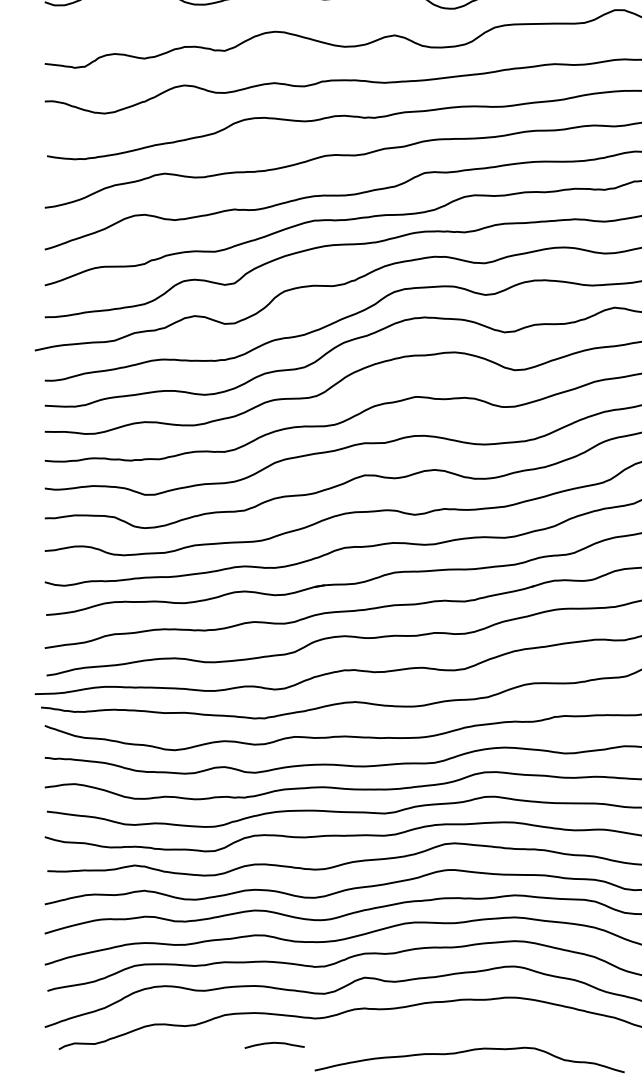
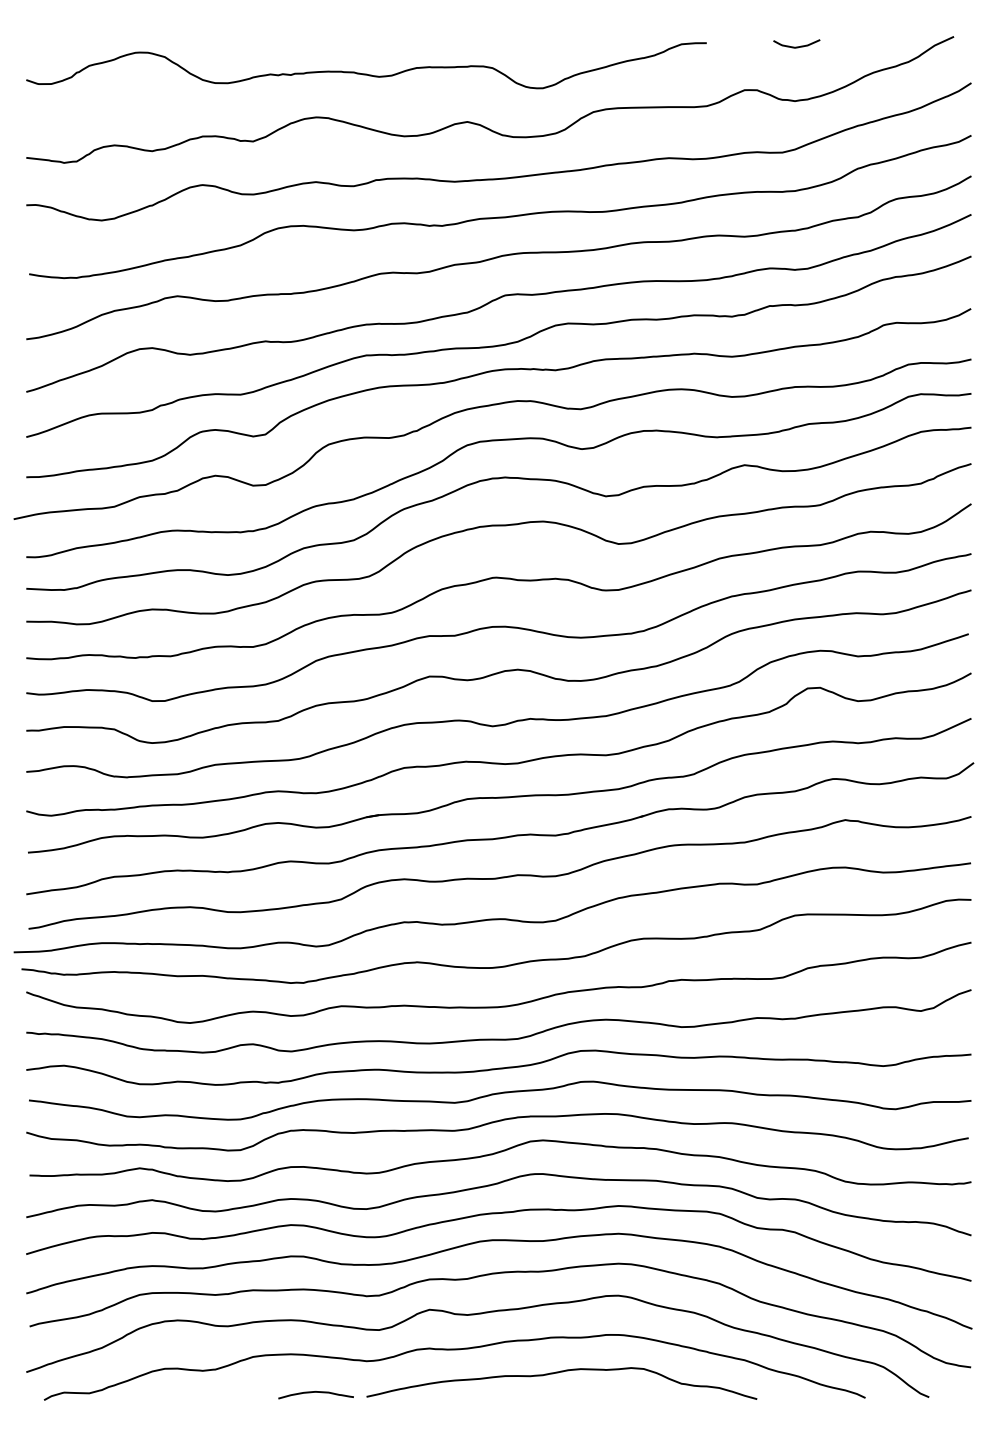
curve: (466, 1052) -> (558, 1373), moved

